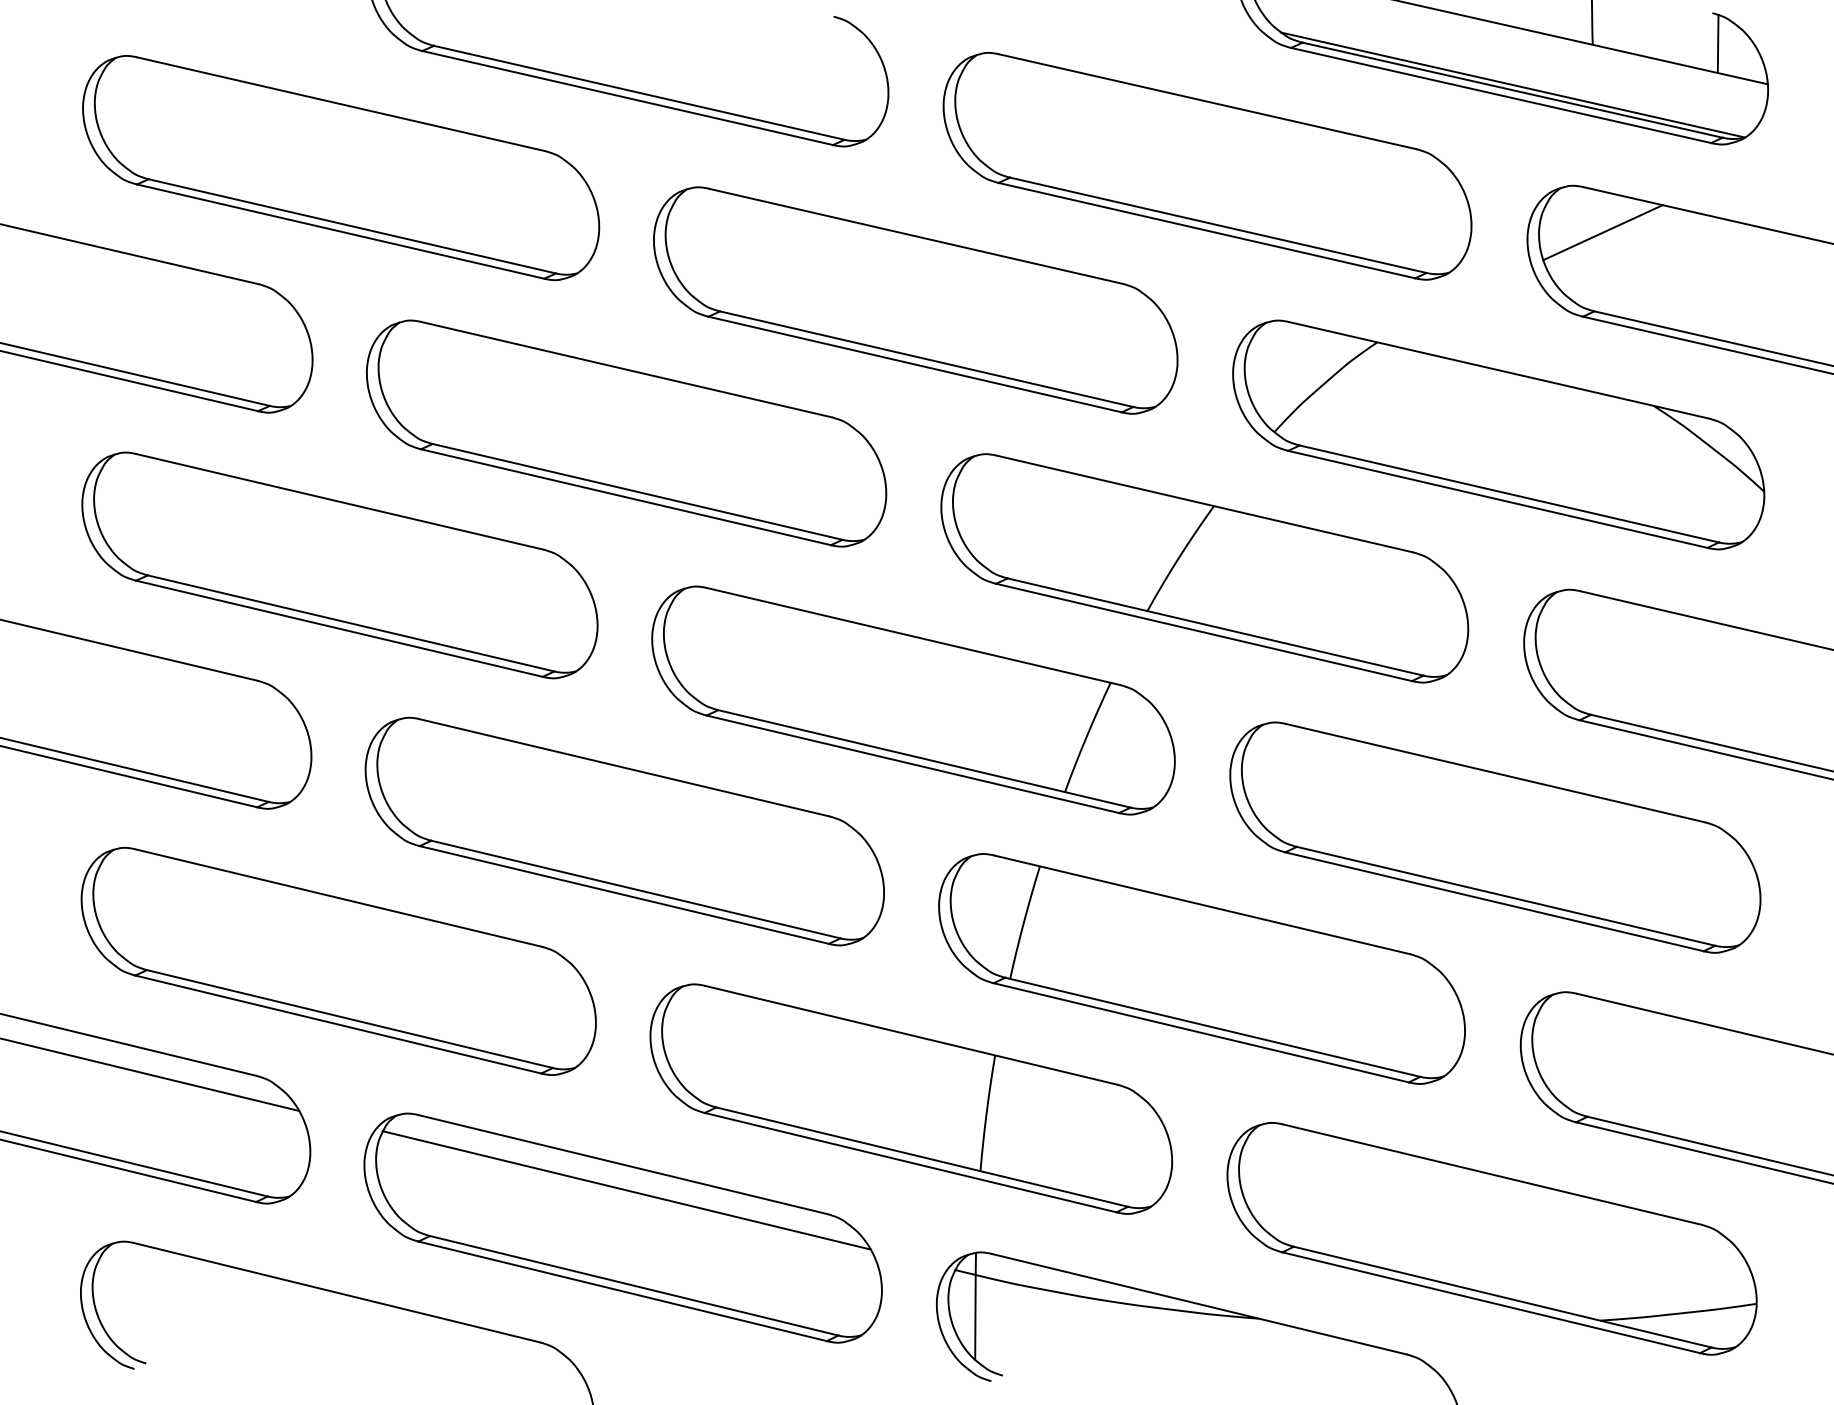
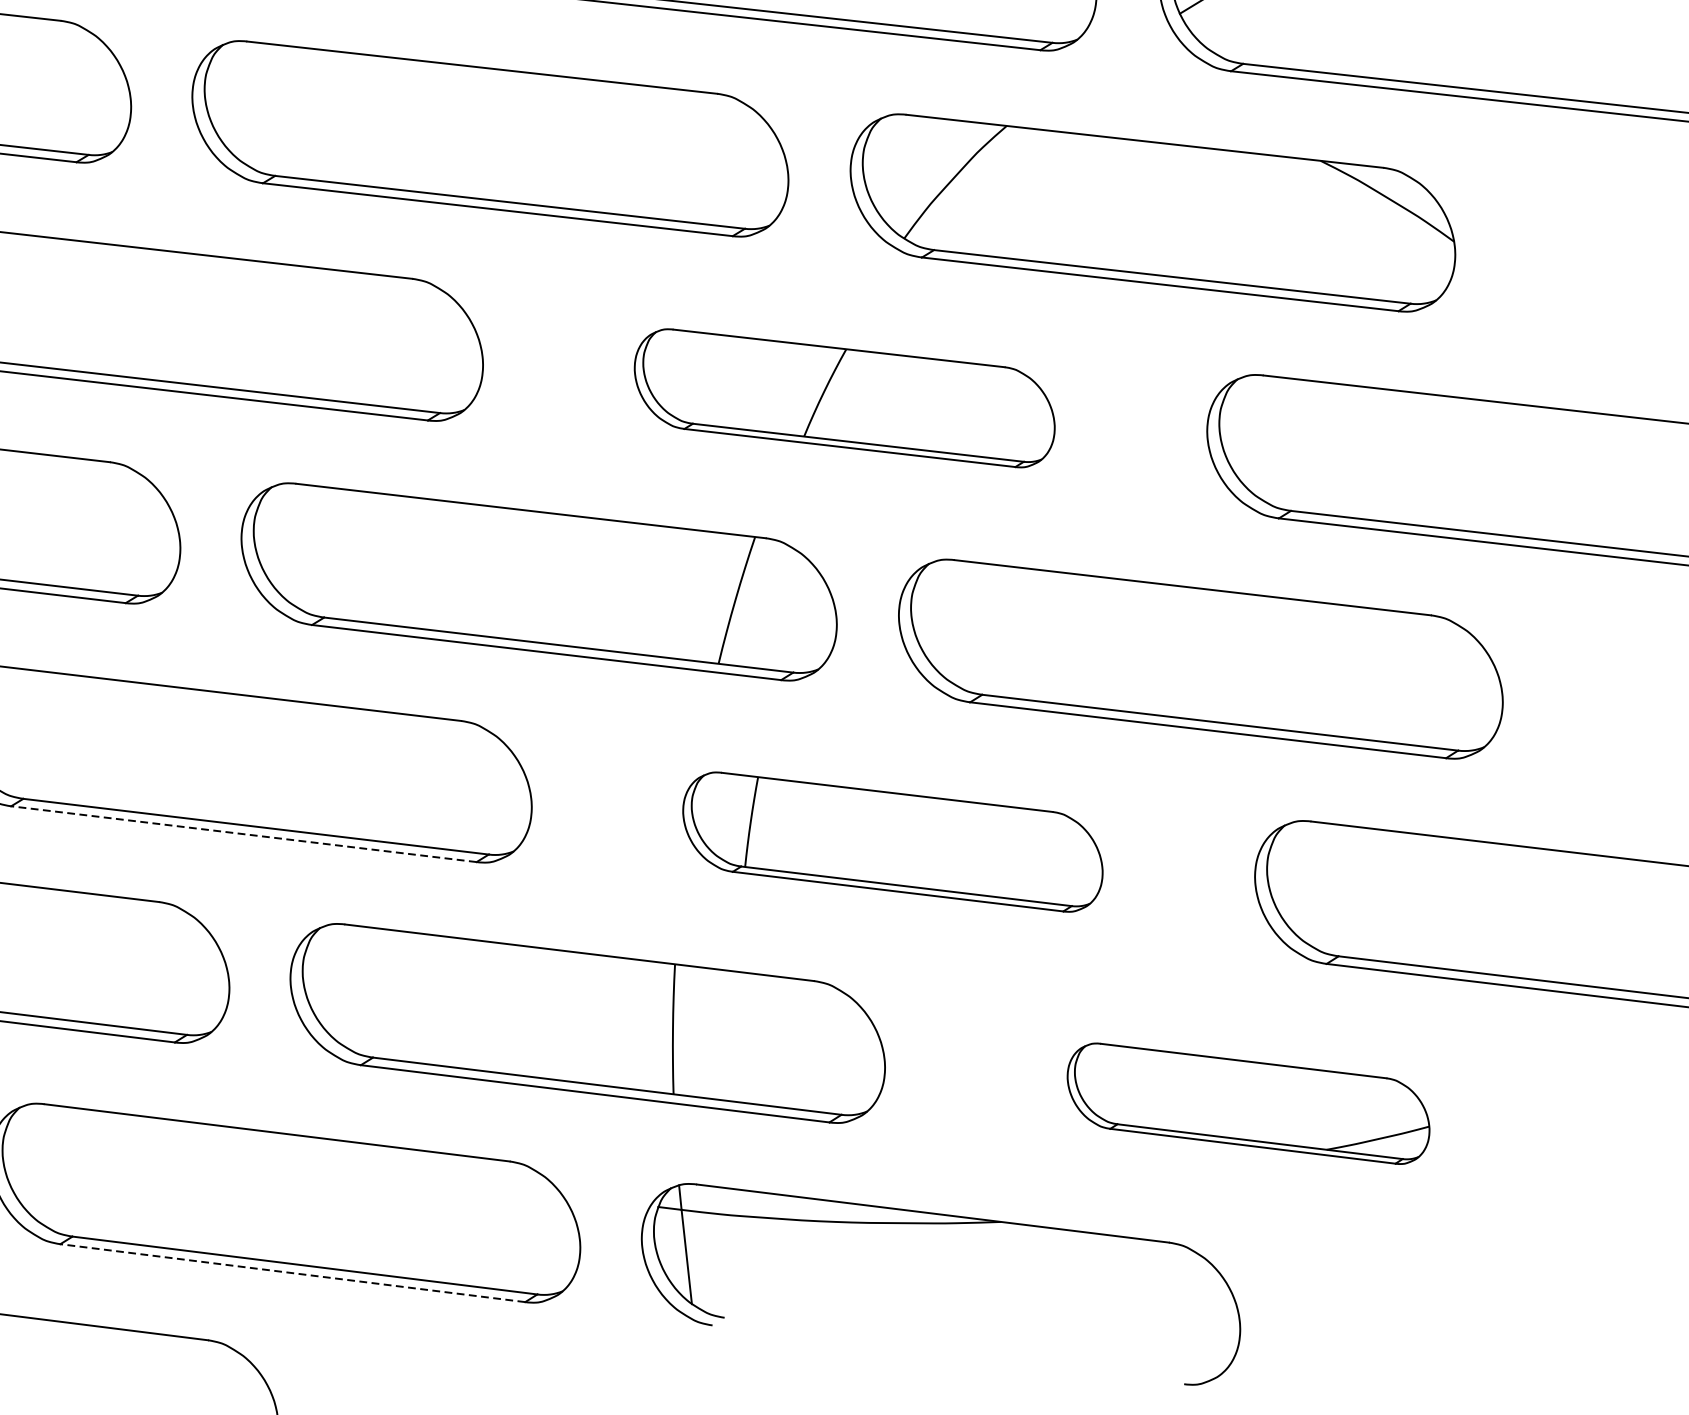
part: (1204, 568) -> (844, 398), size x0.7
line: (623, 894) -> (242, 833), solid -> dashed
part: (1201, 968) -> (892, 841), size x0.7
line: (626, 1190) -> (284, 1161), removed
part: (1491, 1238) -> (1247, 1103), size x0.6
line: (622, 1291) -> (292, 1273), solid -> dashed

